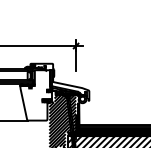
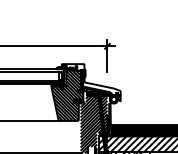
hatch: (36, 95) -> (67, 95), added

